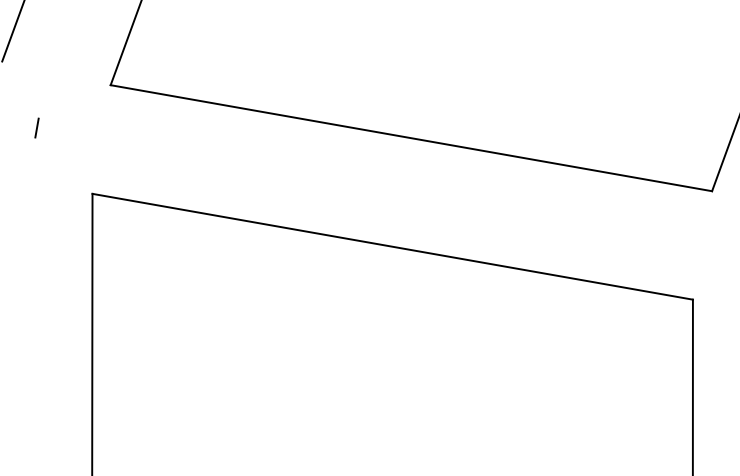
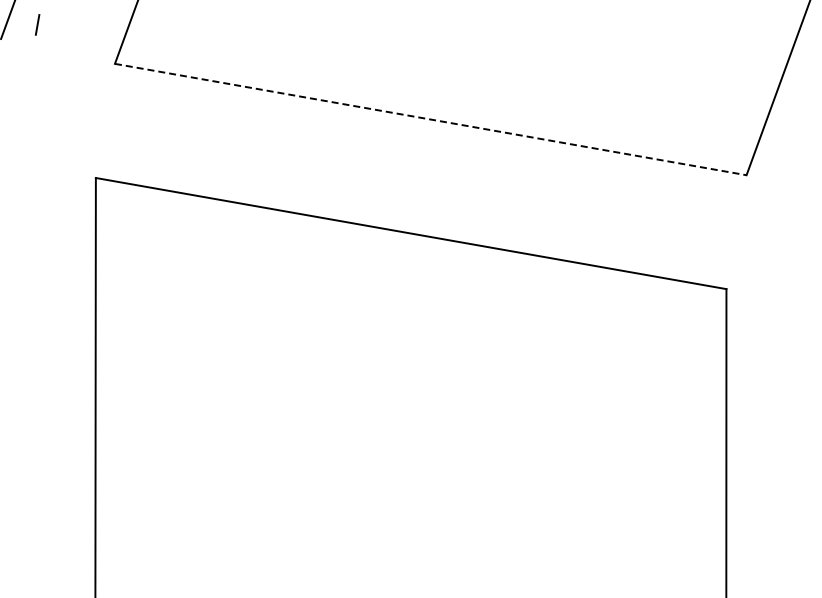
line: (36, 127) -> (37, 24), moved
line: (411, 138) -> (430, 119), solid -> dashed

